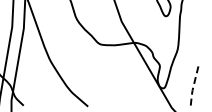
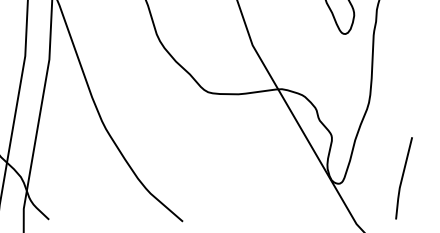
line: (193, 86) -> (401, 179), dashed -> solid

